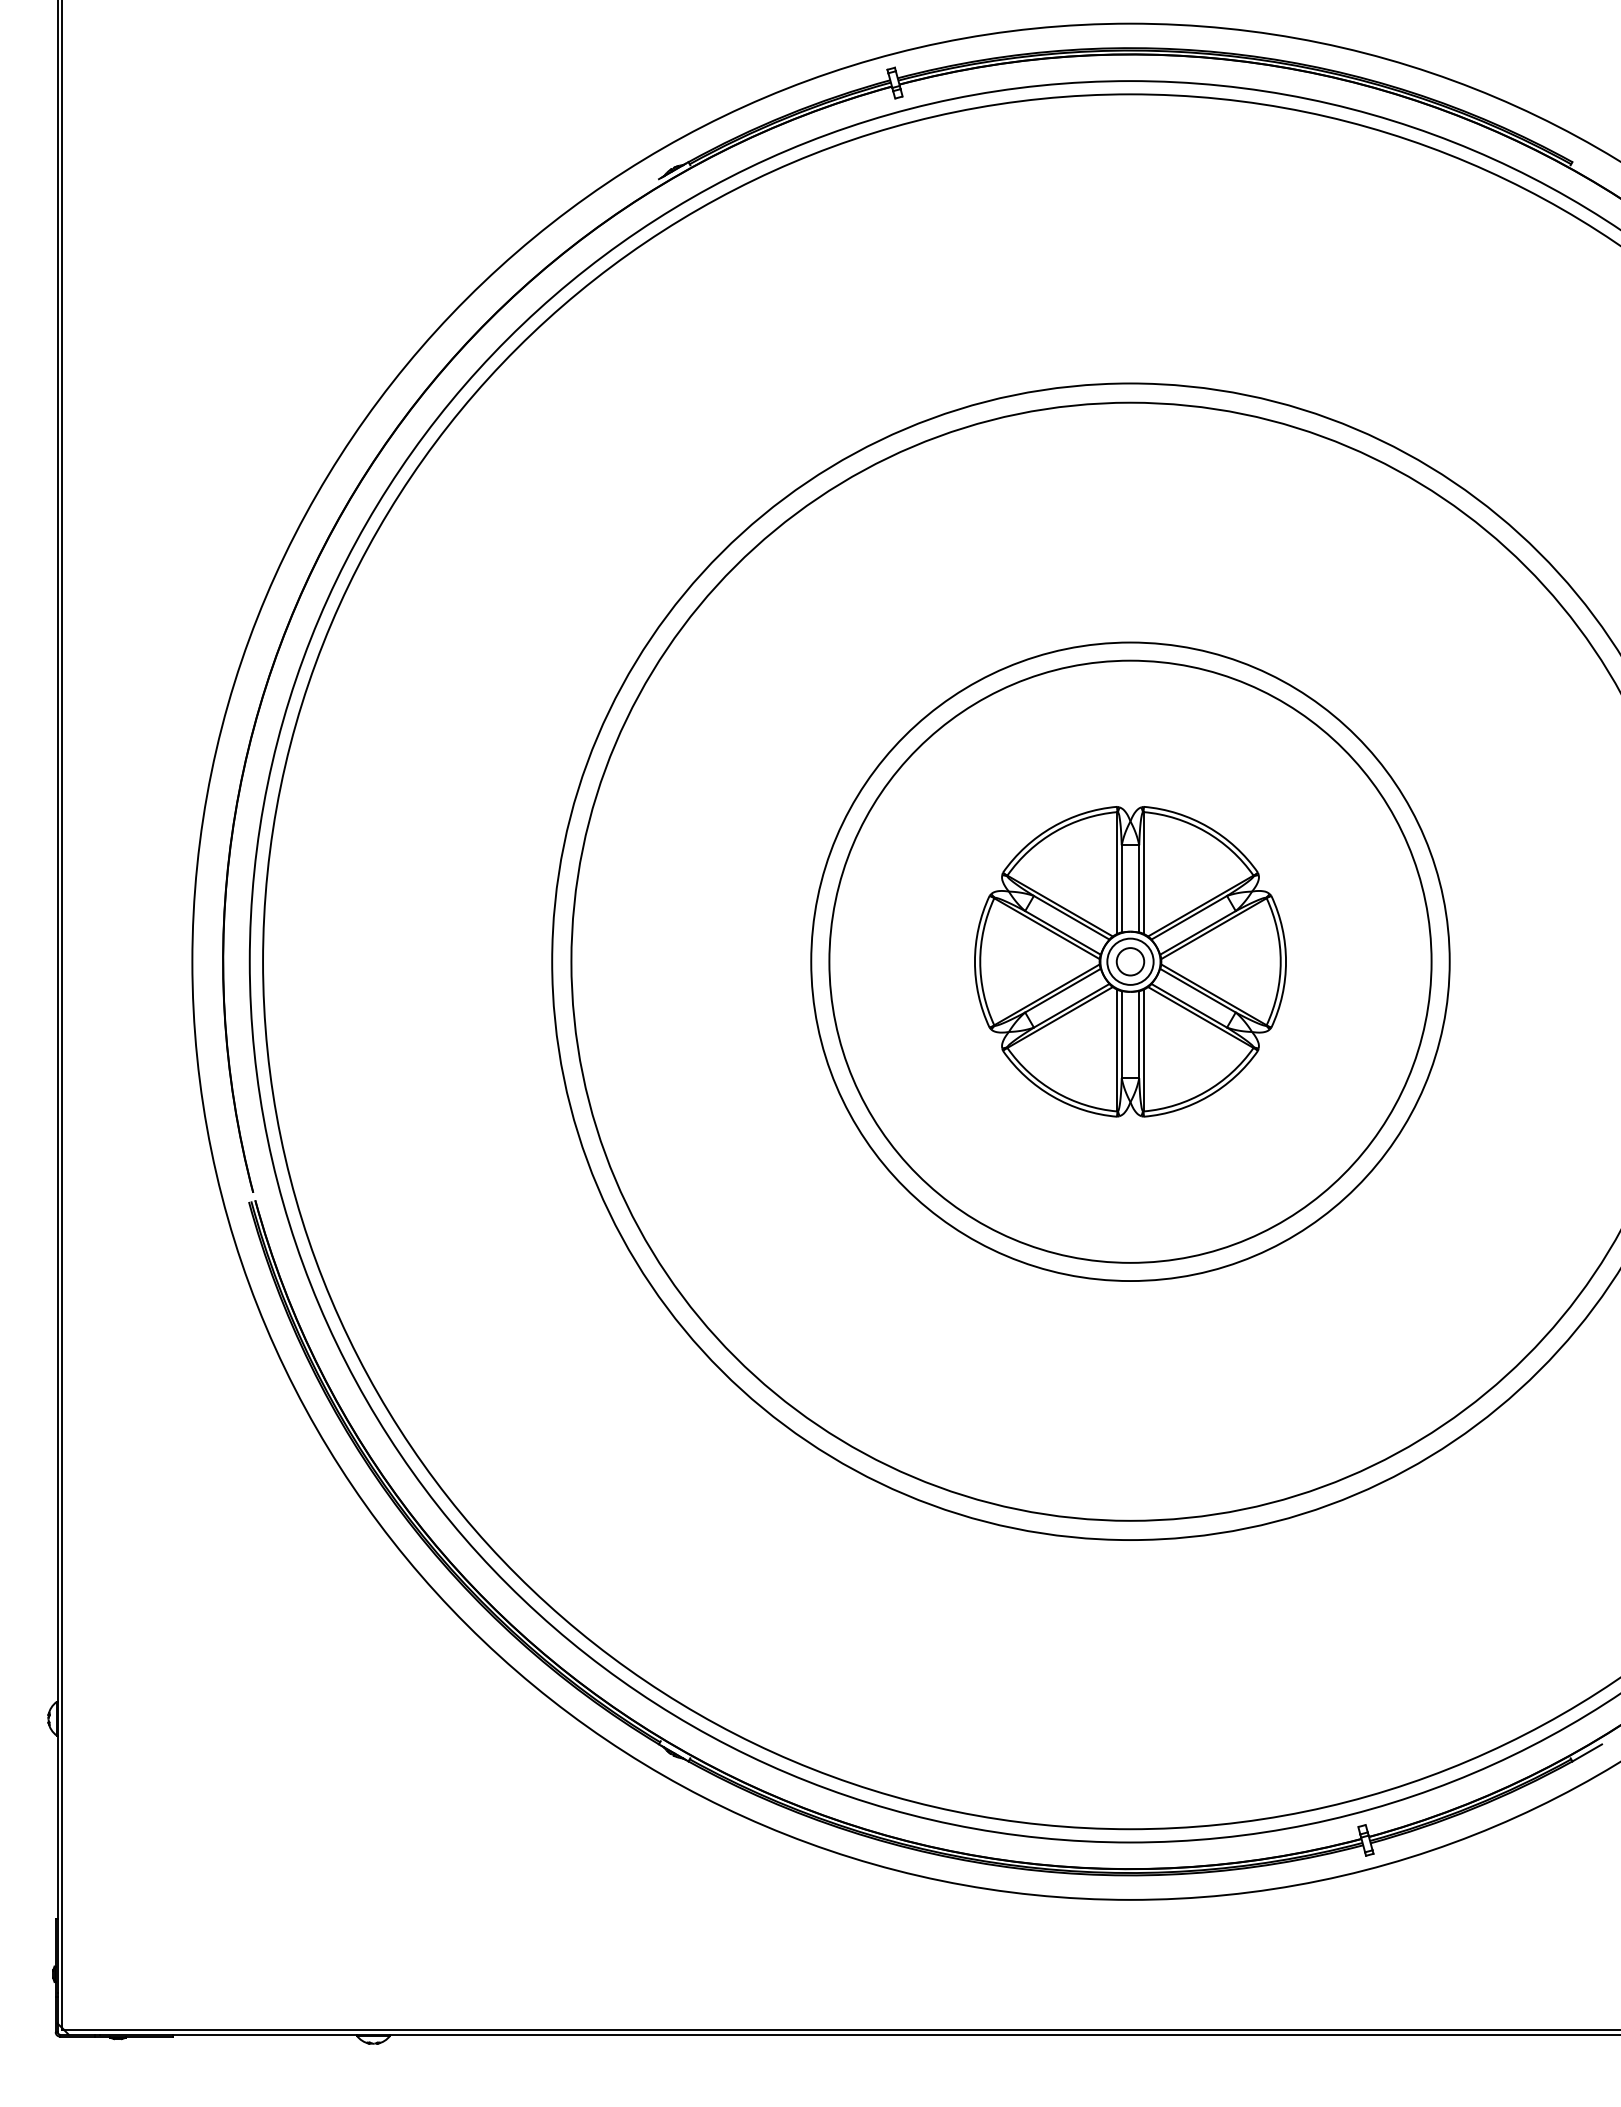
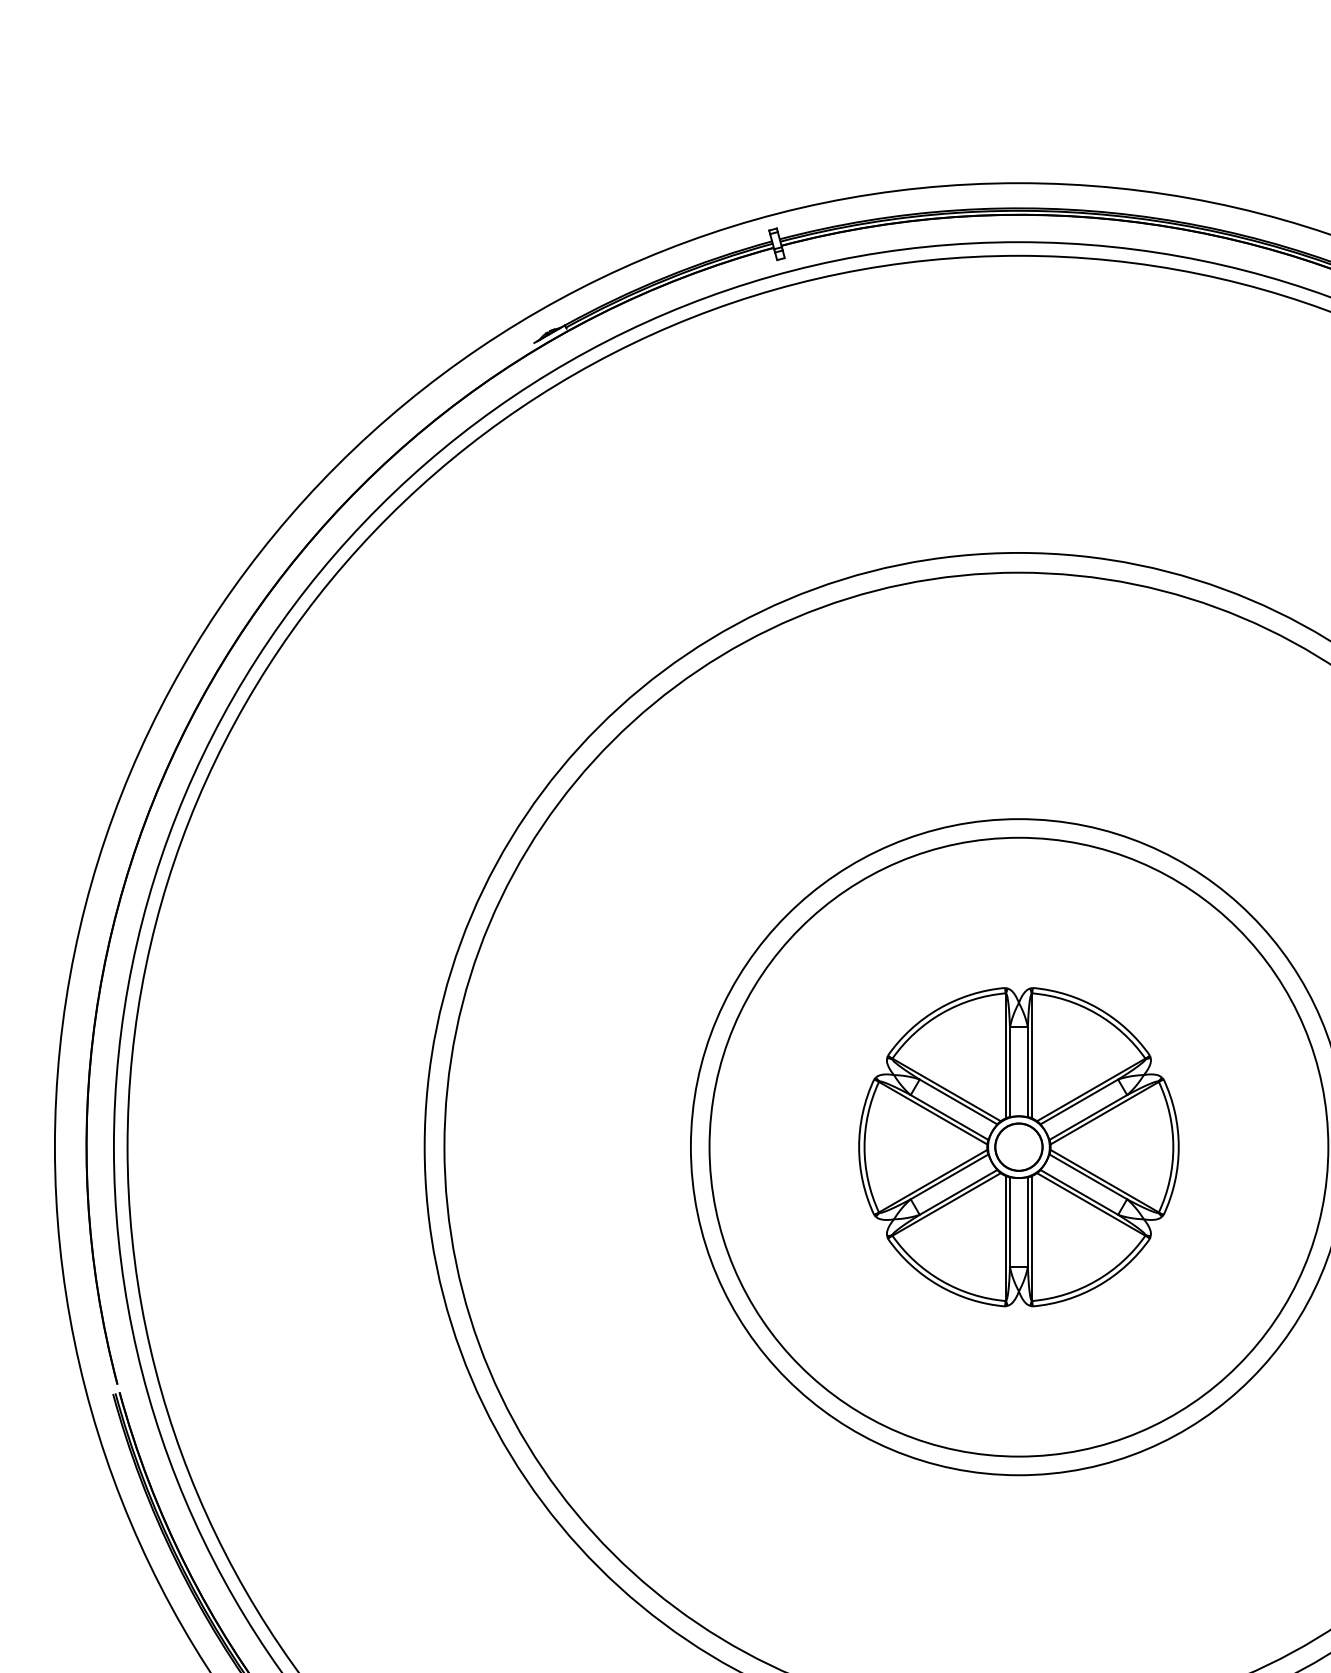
circle: (1130, 961) -> (1018, 1146), size x1.67

